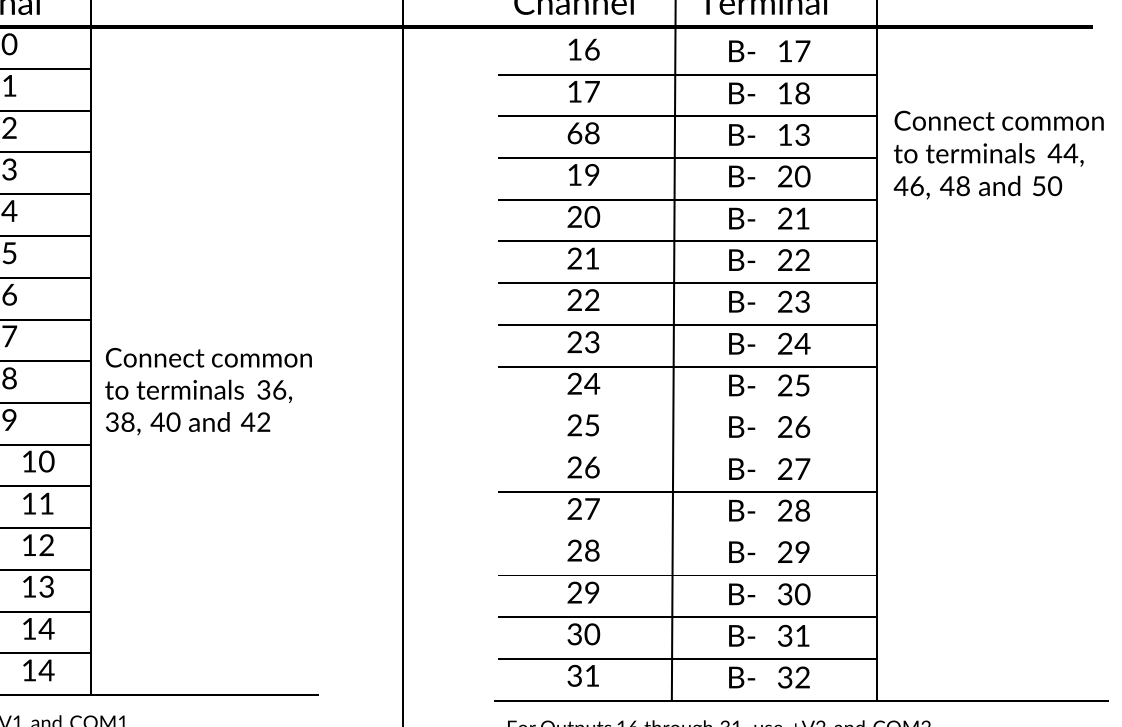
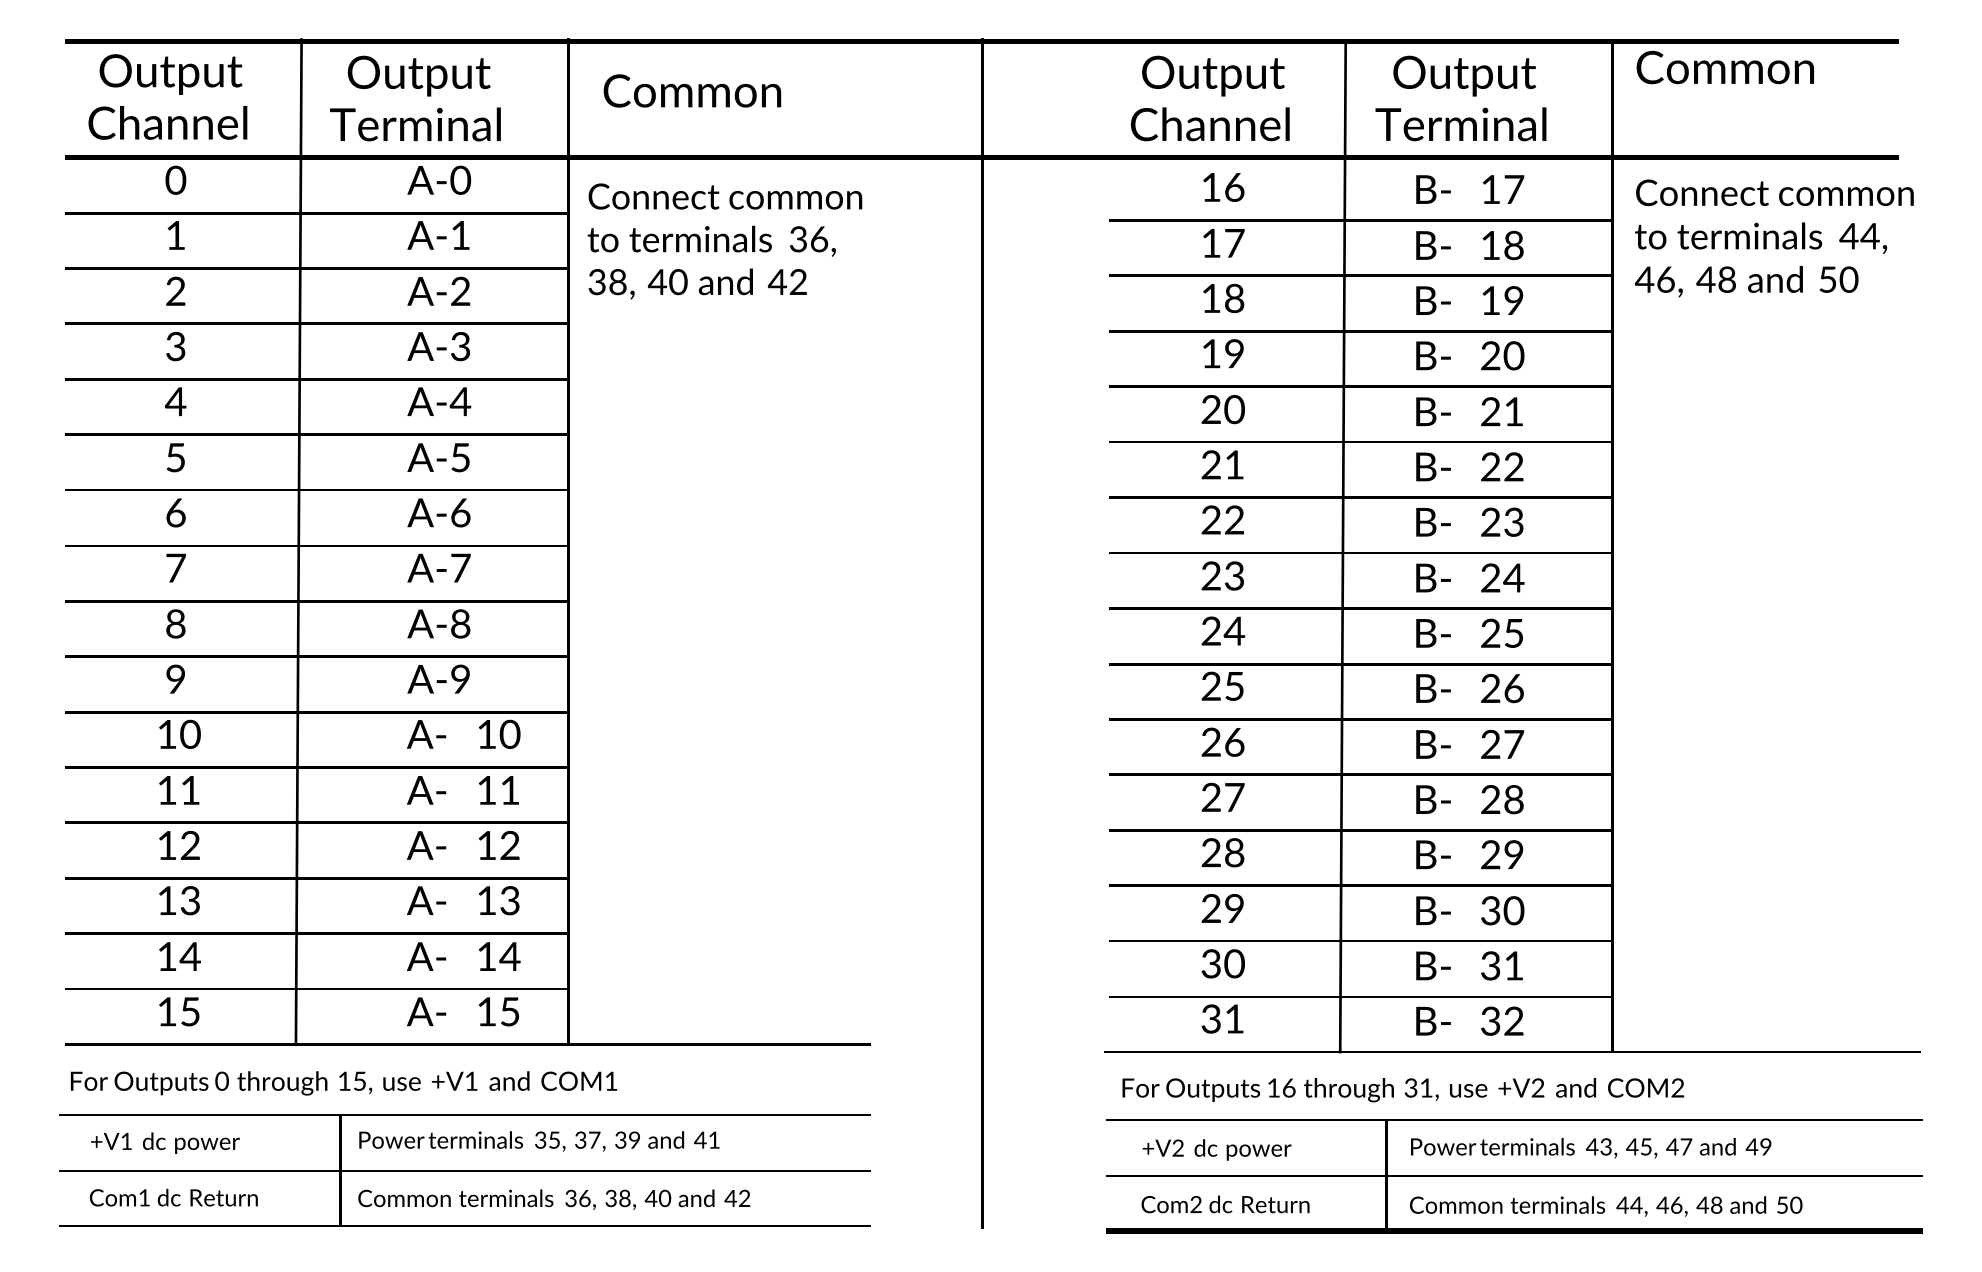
text: (574, 133) -> (1211, 298), 68 -> 18
text: (802, 134) -> (1513, 300), 13 -> 19
text: (998, 155) -> (1773, 238), moved
text: (208, 391) -> (724, 241), moved
fill: (687, 408) -> (1361, 663), added
fill: (687, 450) -> (1361, 719), added
fill: (687, 533) -> (1361, 830), added
text: (46, 670) -> (509, 1011), 14 -> 15

